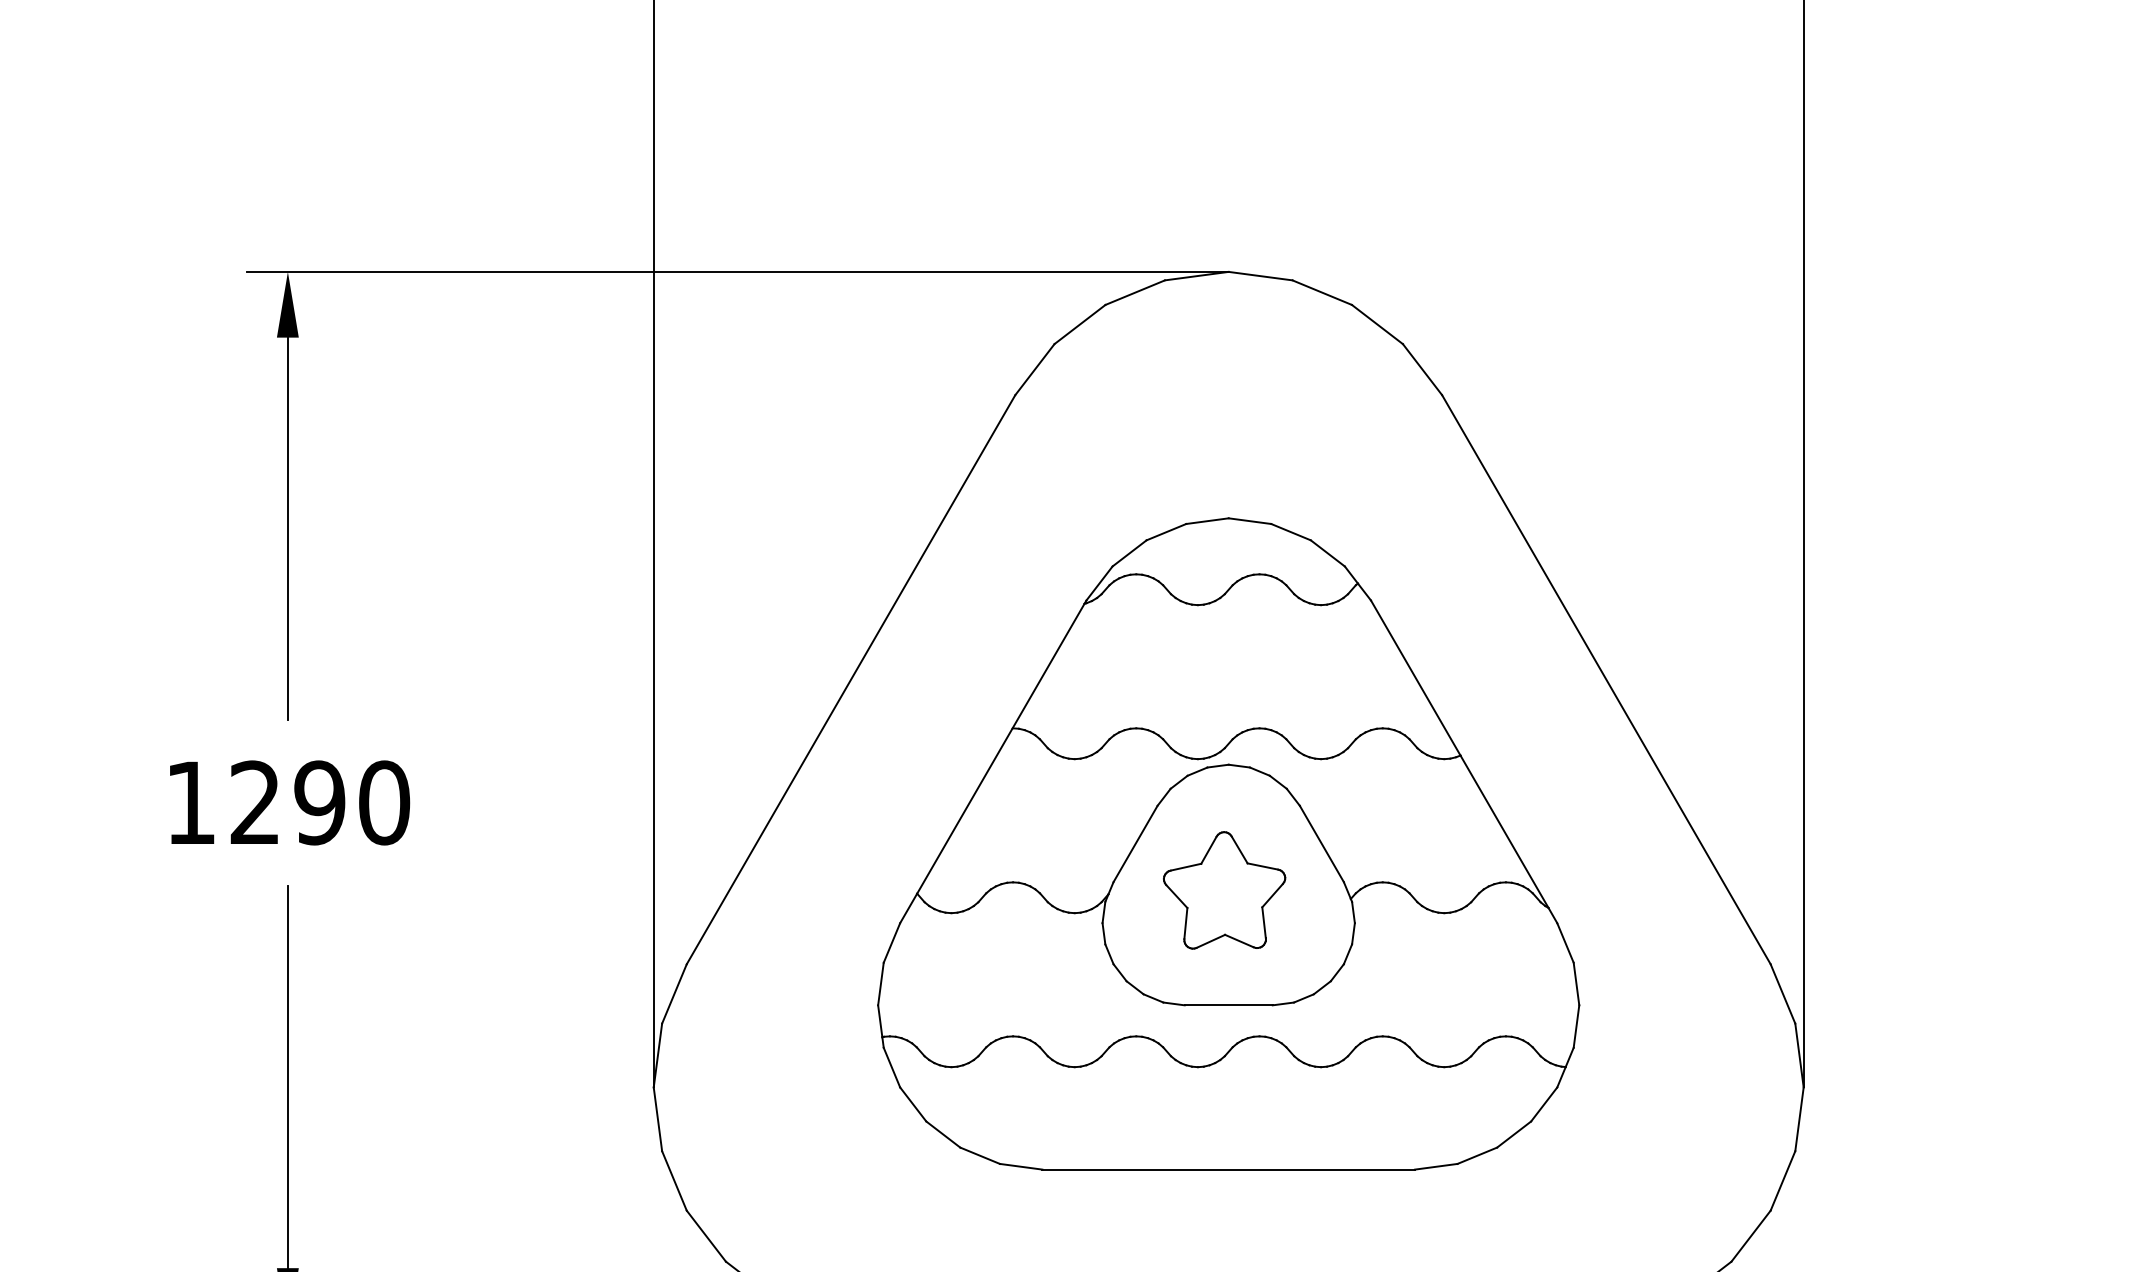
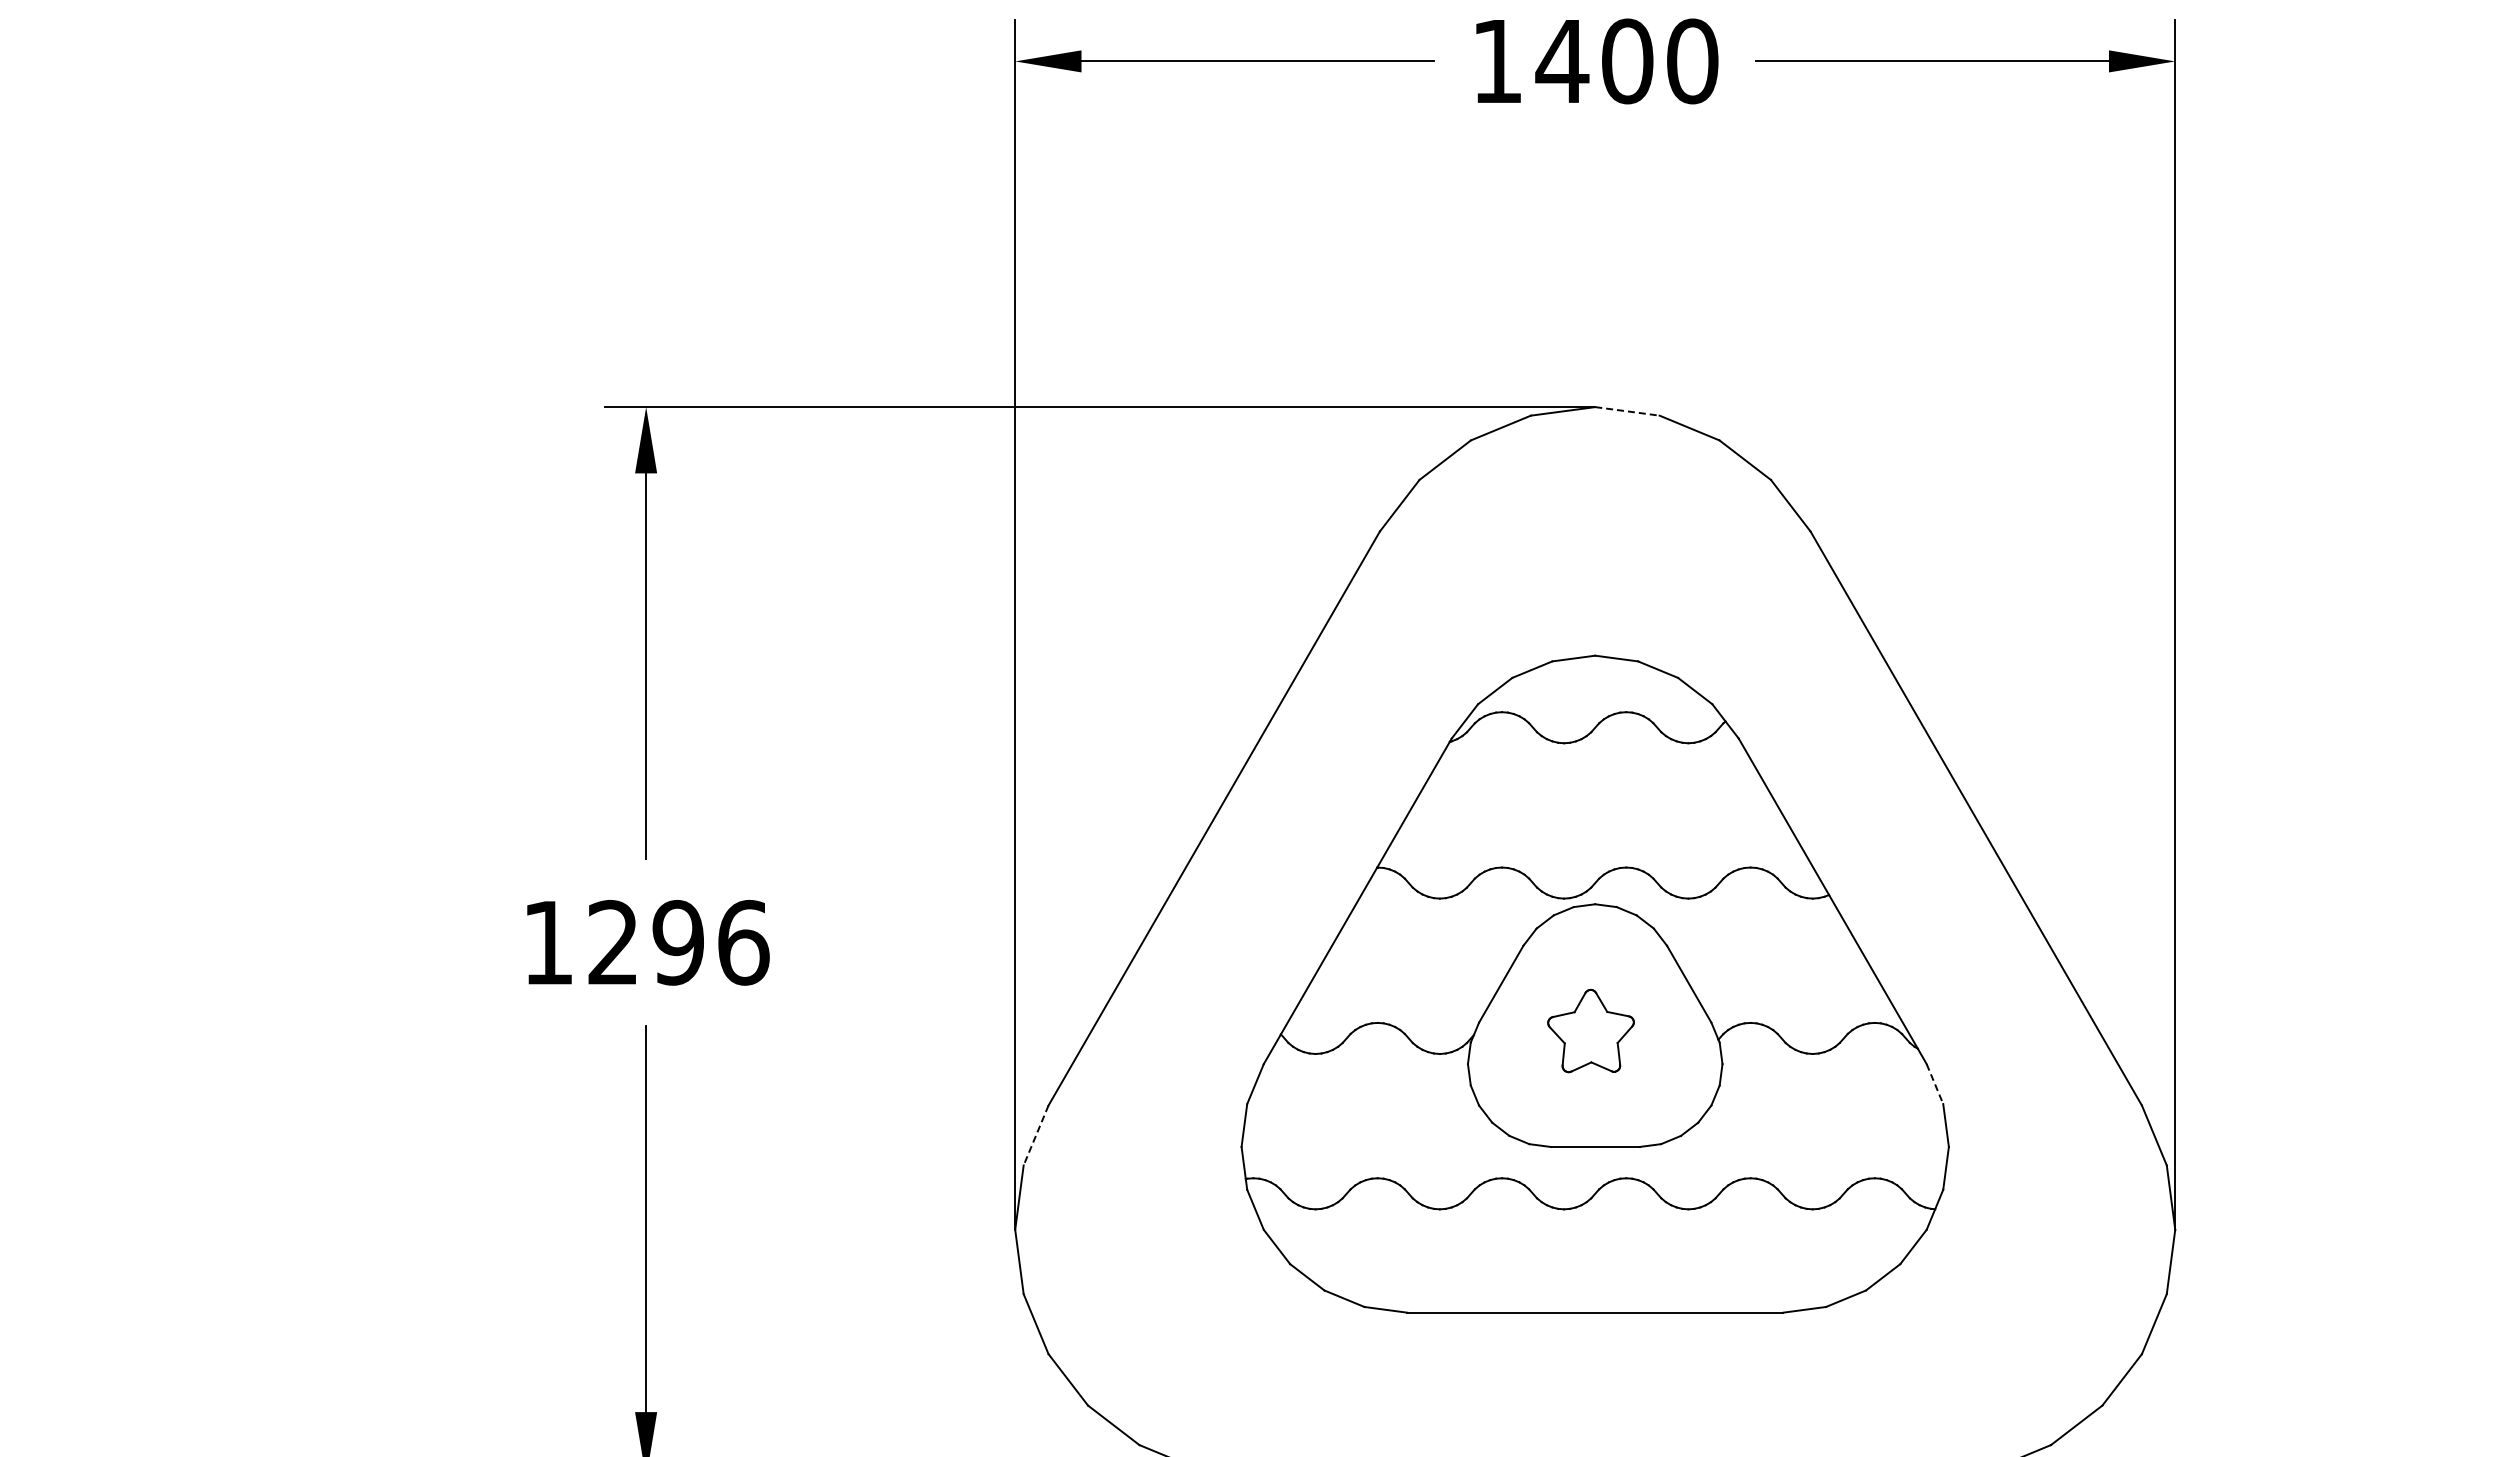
line: (1260, 276) -> (1627, 411), solid -> dashed
text: (384, 802) -> (743, 942), 1290 -> 1296
part: (1224, 889) -> (1590, 1030), size x0.7
line: (1565, 943) -> (1934, 1084), solid -> dashed
line: (673, 993) -> (1035, 1135), solid -> dashed

